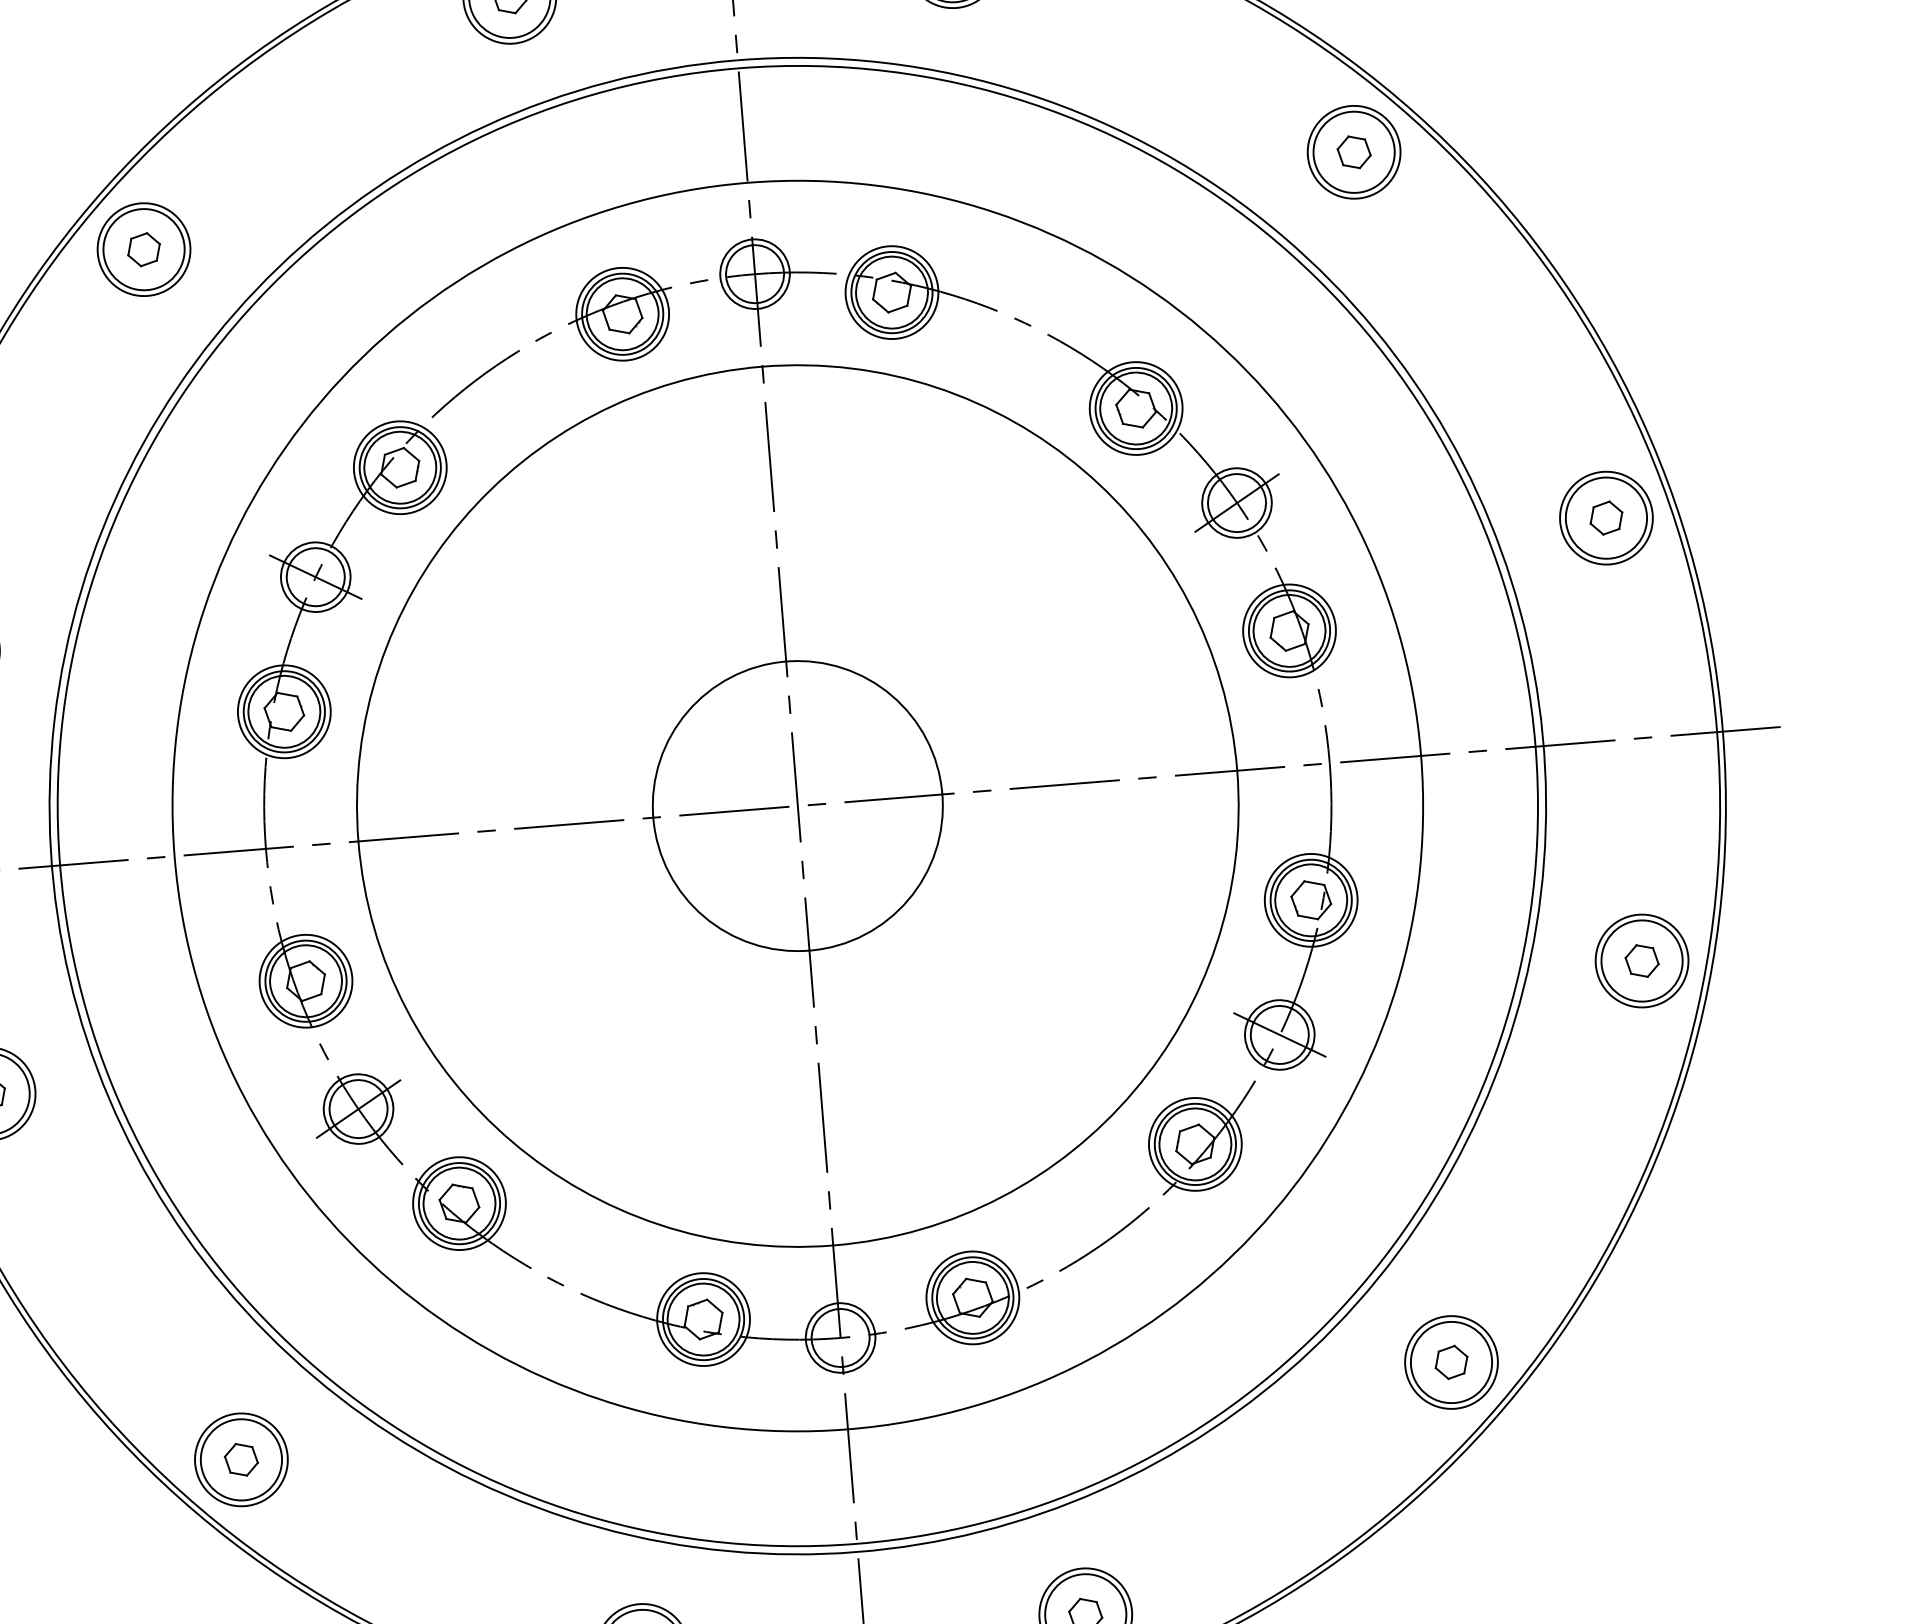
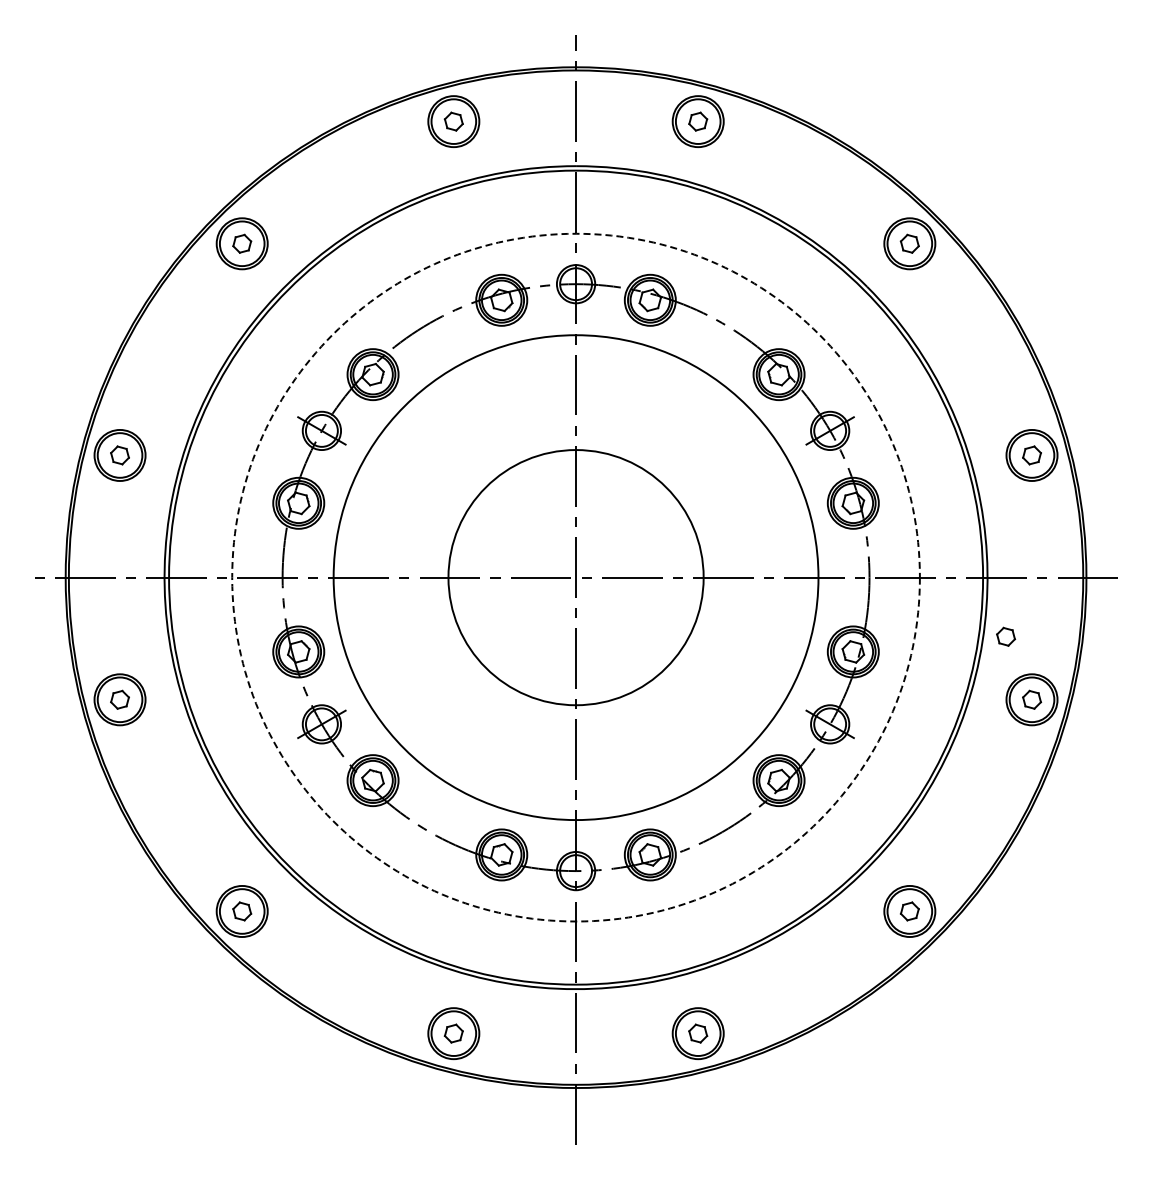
circle: (796, 805) -> (575, 577), size x1.6
circle: (796, 805) -> (575, 577), solid -> dashed
part: (1586, 849) -> (1006, 636), added

